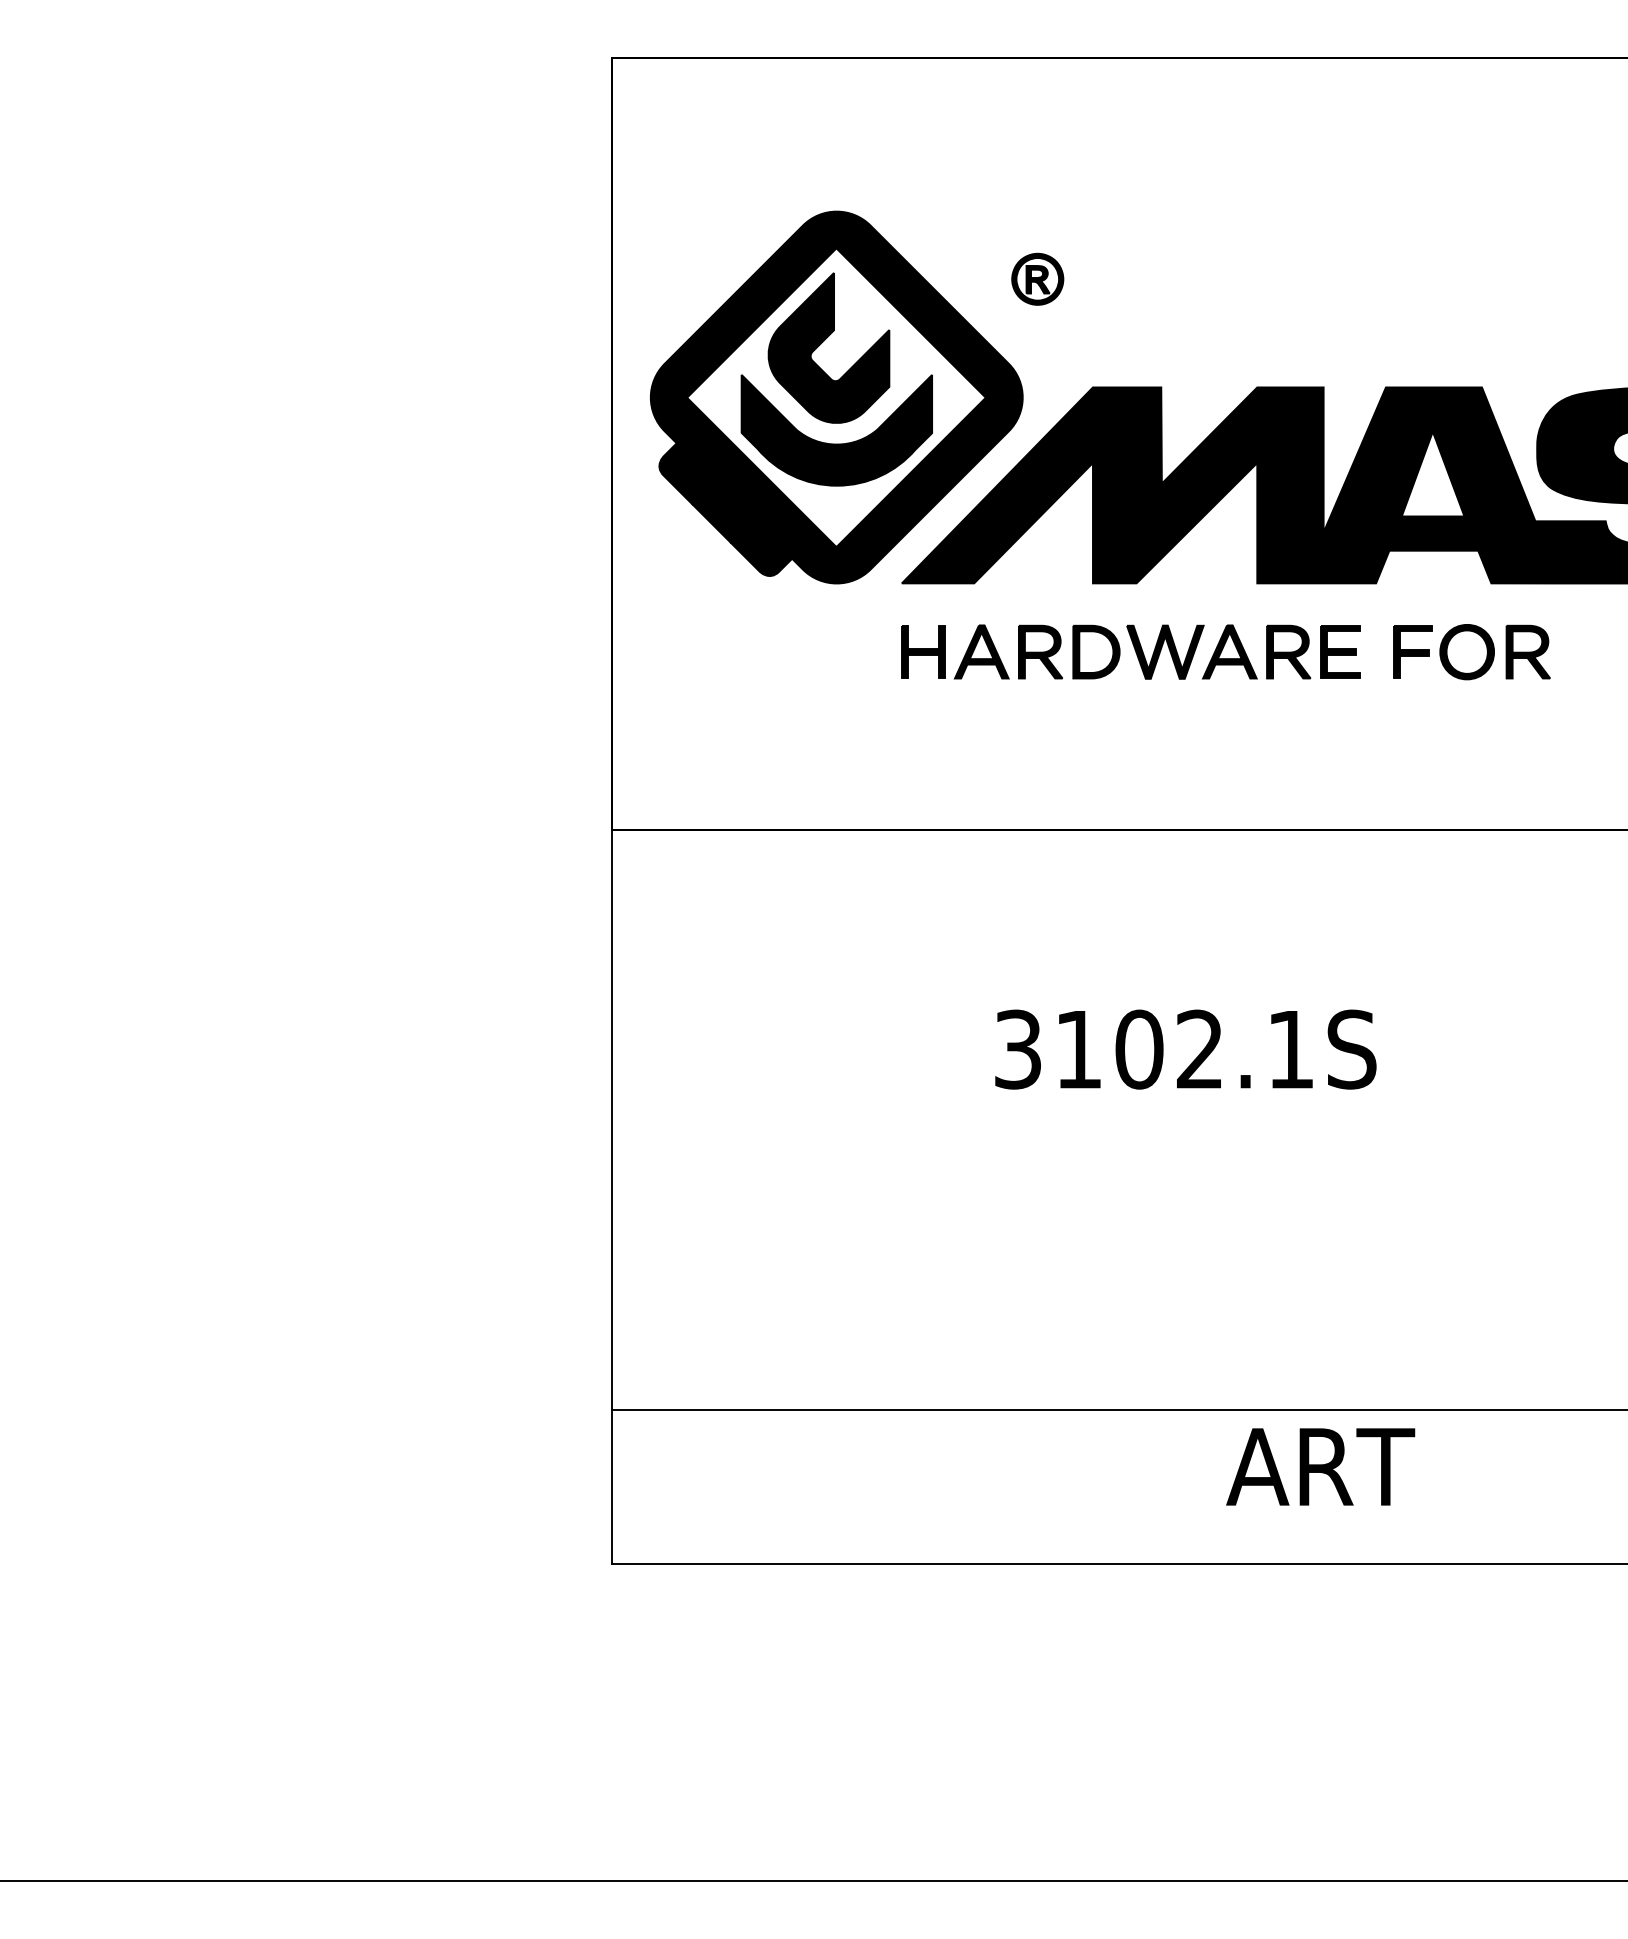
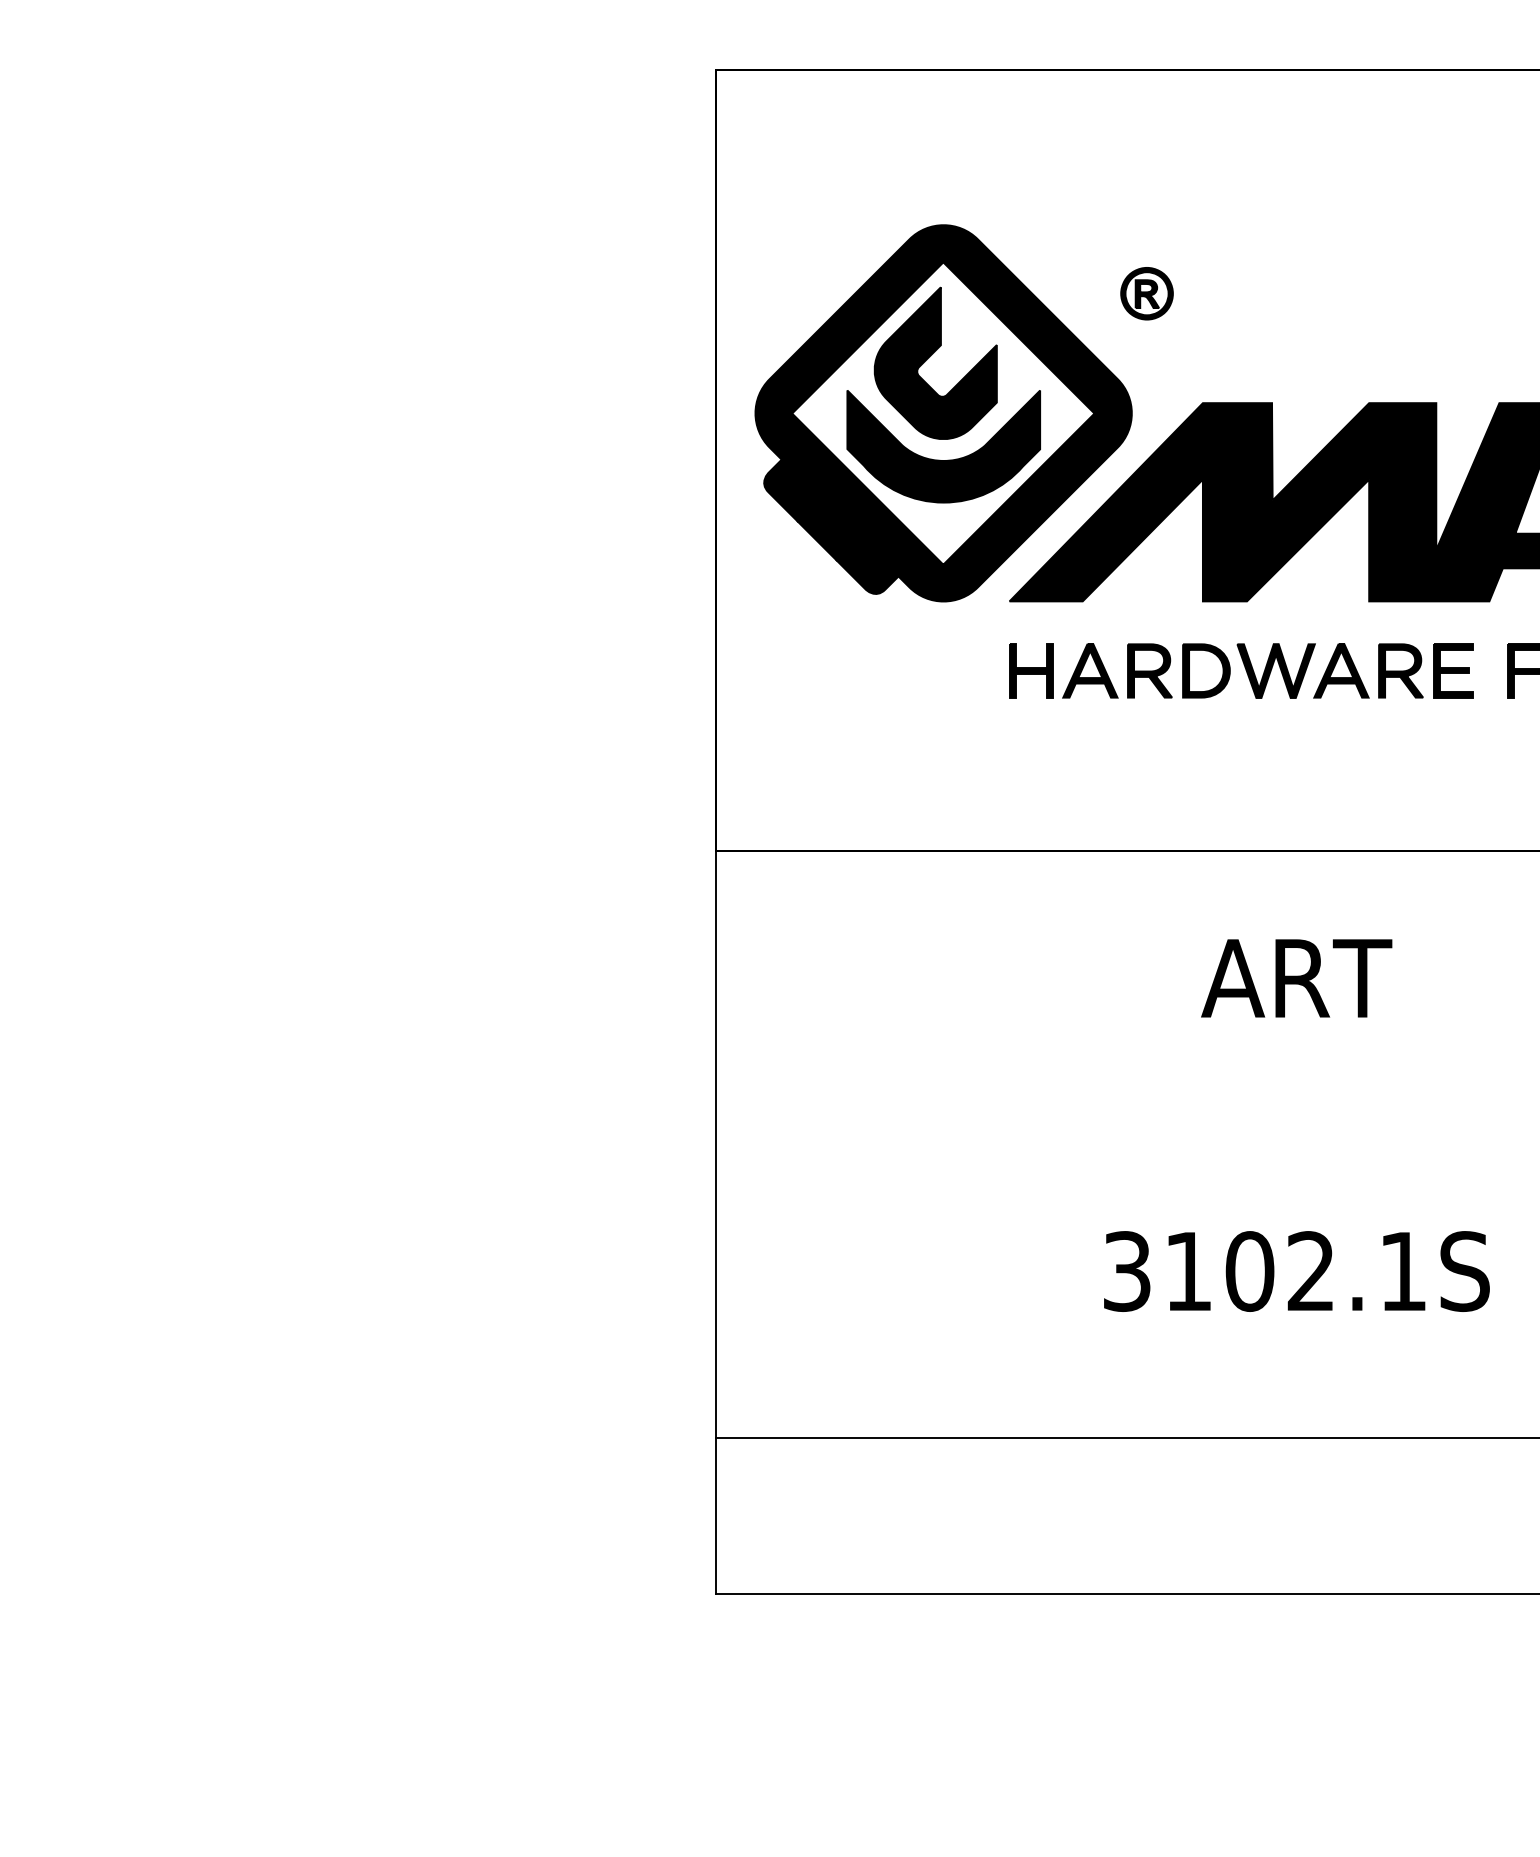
text: (1185, 1049) -> (1296, 1271), moved
text: (1320, 1466) -> (1296, 977), moved

